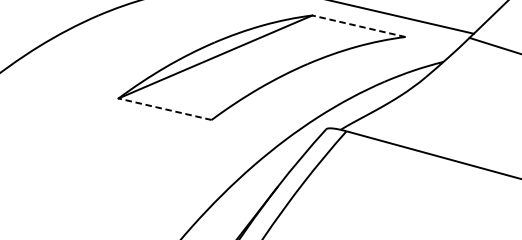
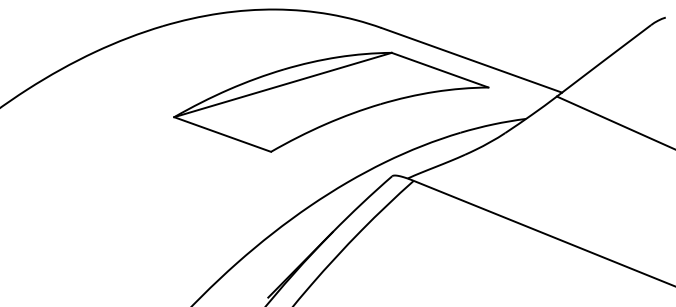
line: (358, 26) -> (439, 70), dashed -> solid
line: (164, 109) -> (222, 134), dashed -> solid

